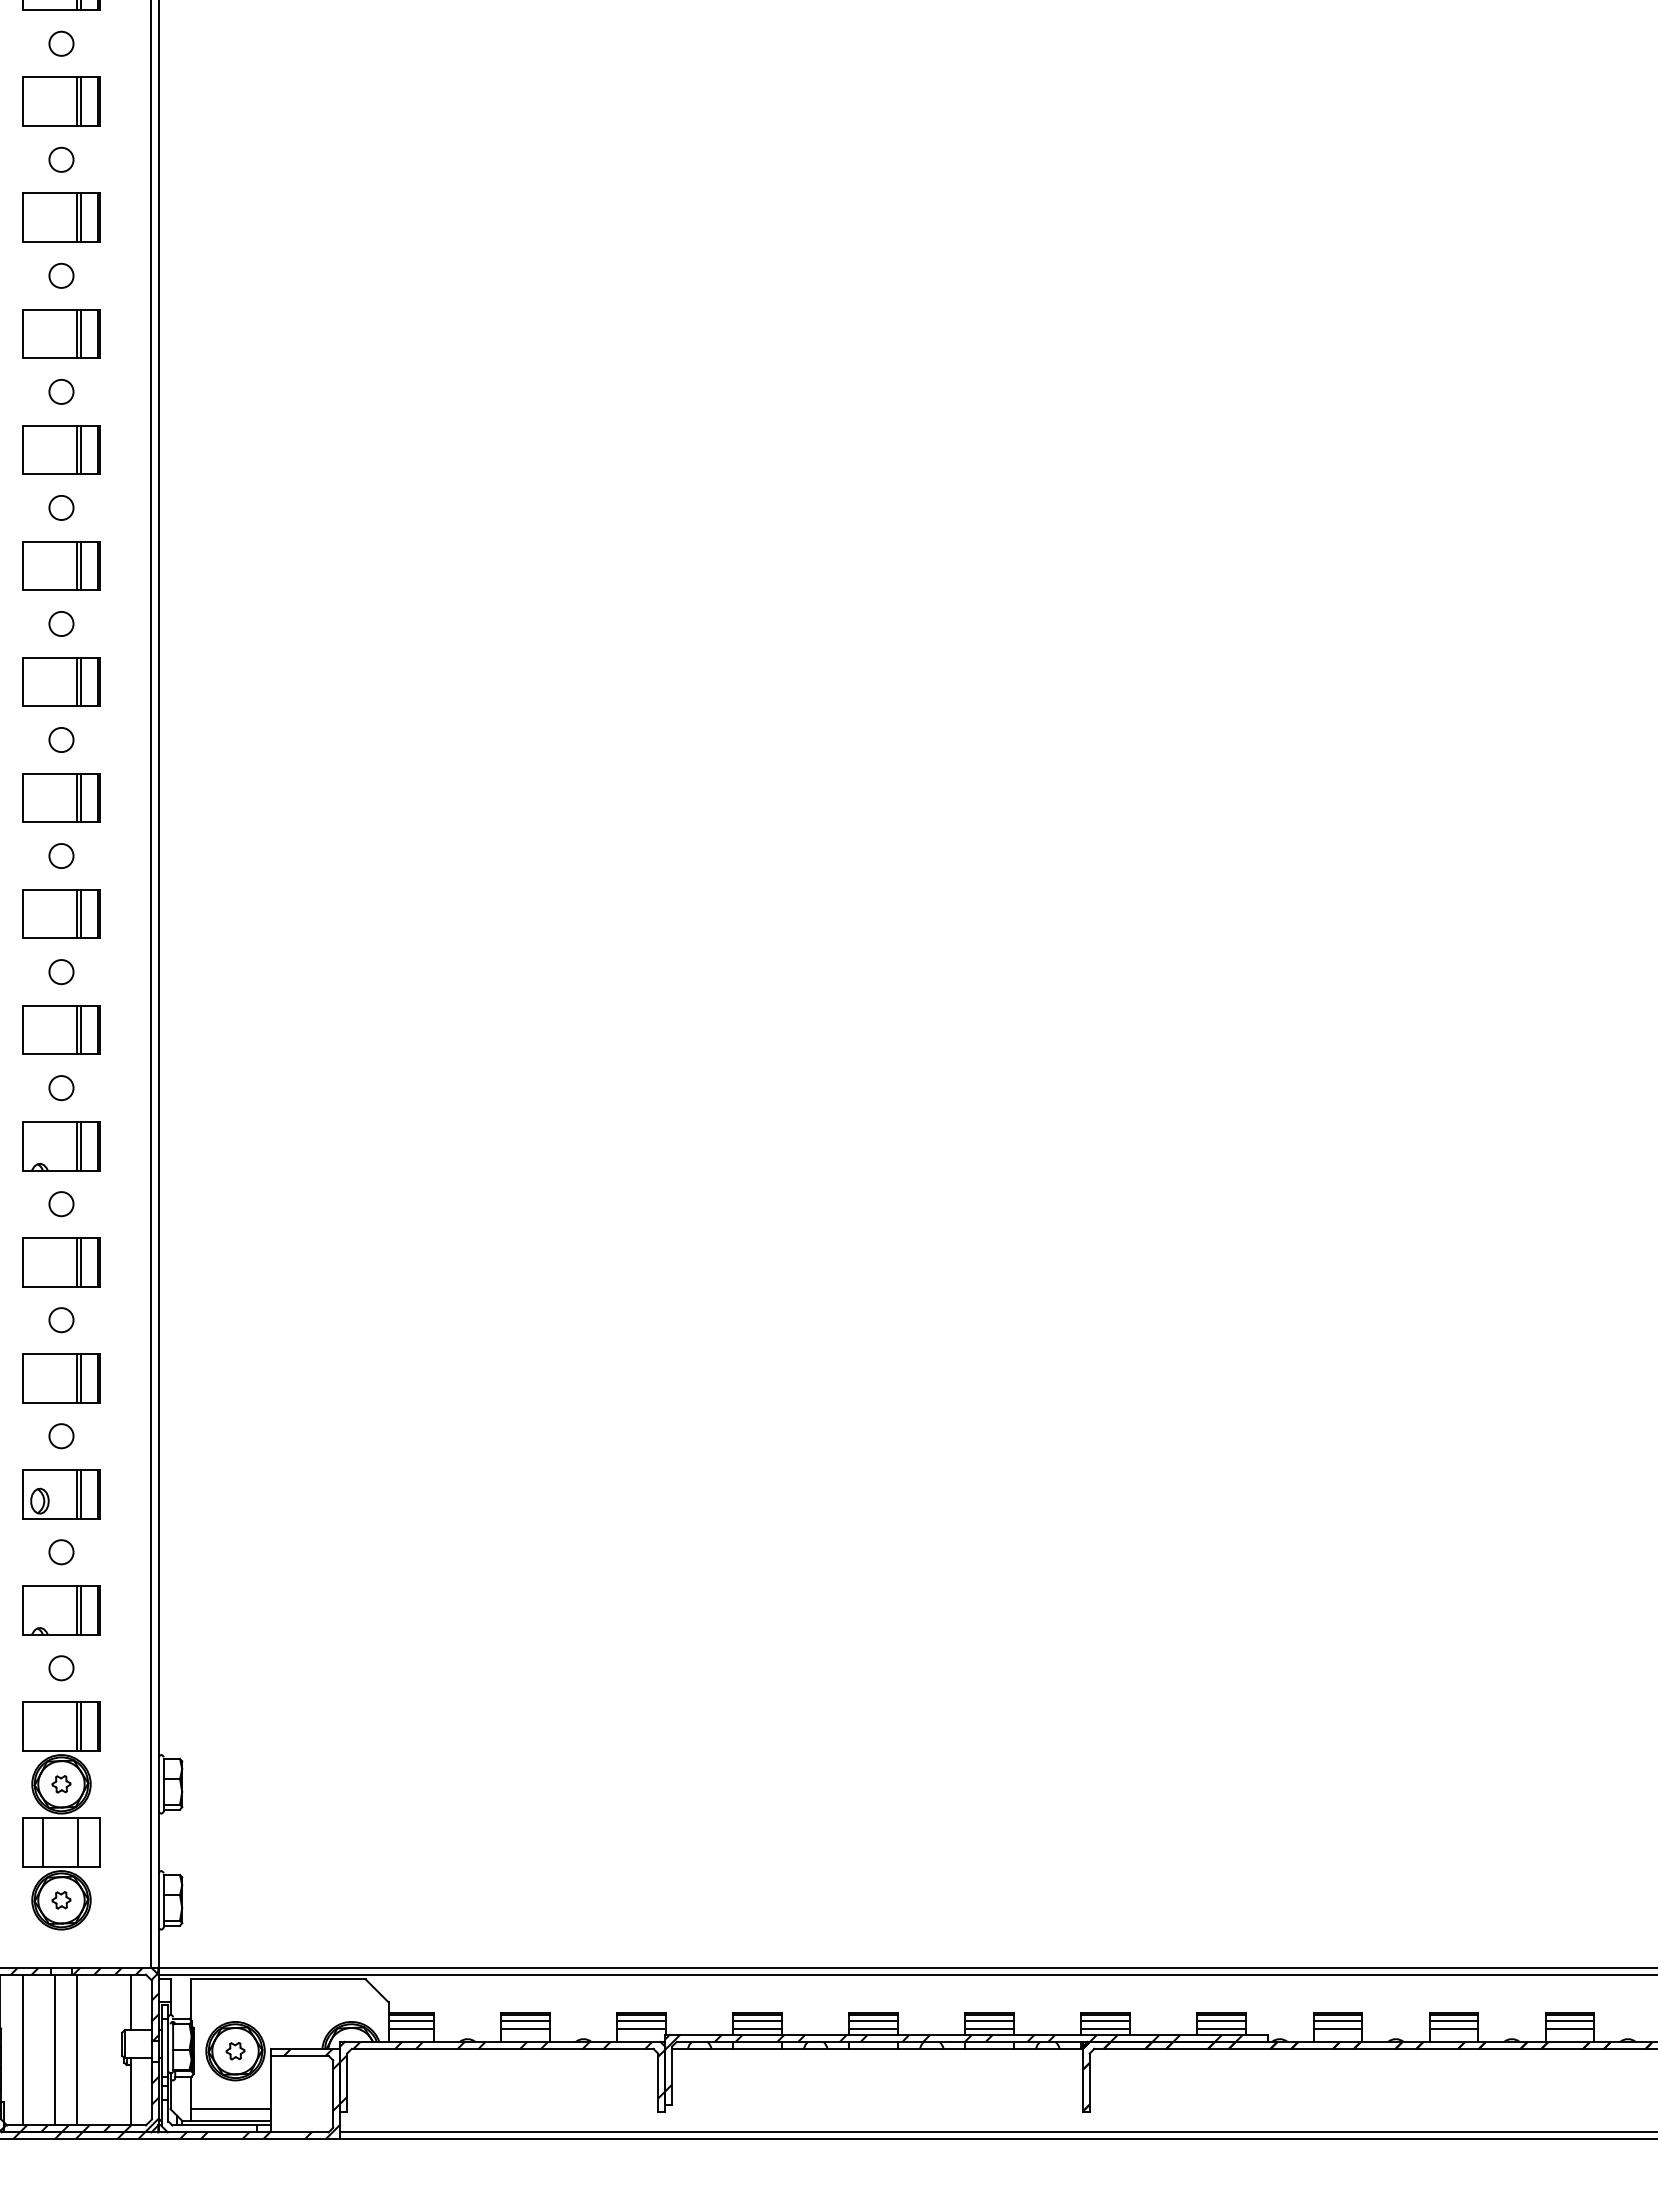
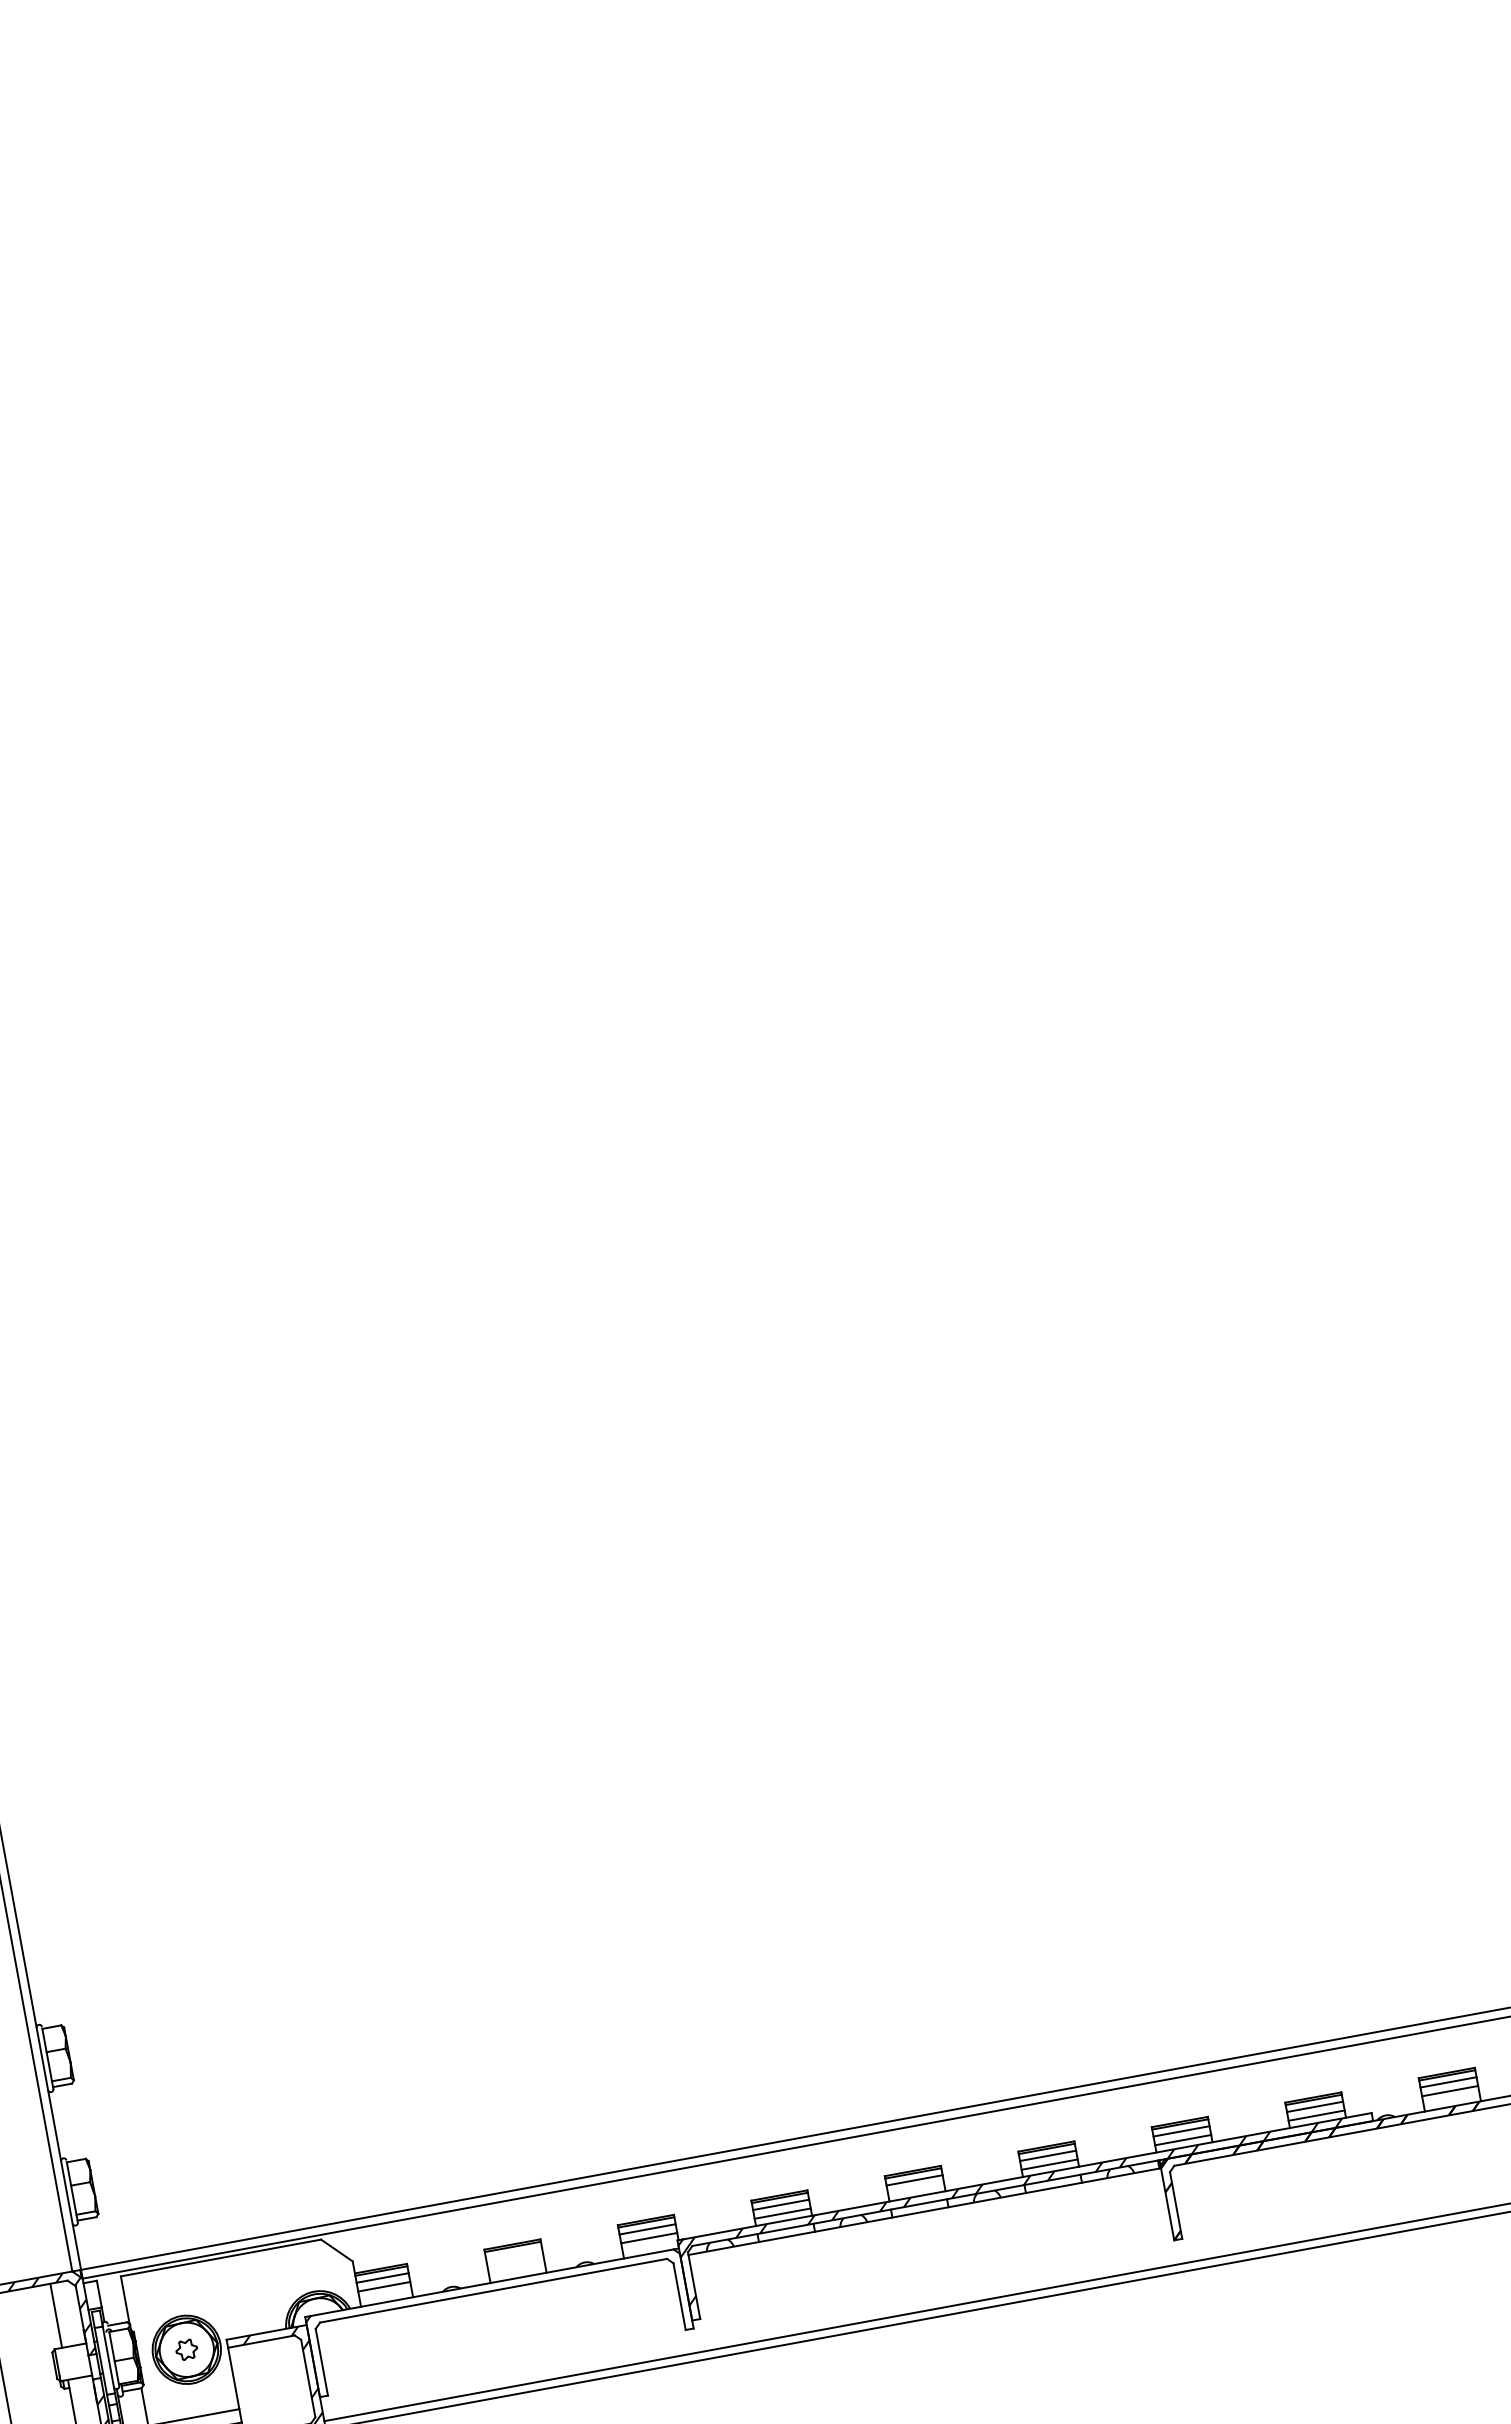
line: (525, 2021) -> (514, 2254), removed
line: (525, 2028) -> (515, 2262), removed
line: (873, 2028) -> (915, 2189), removed
hatch: (502, 2072) -> (498, 2317), removed

